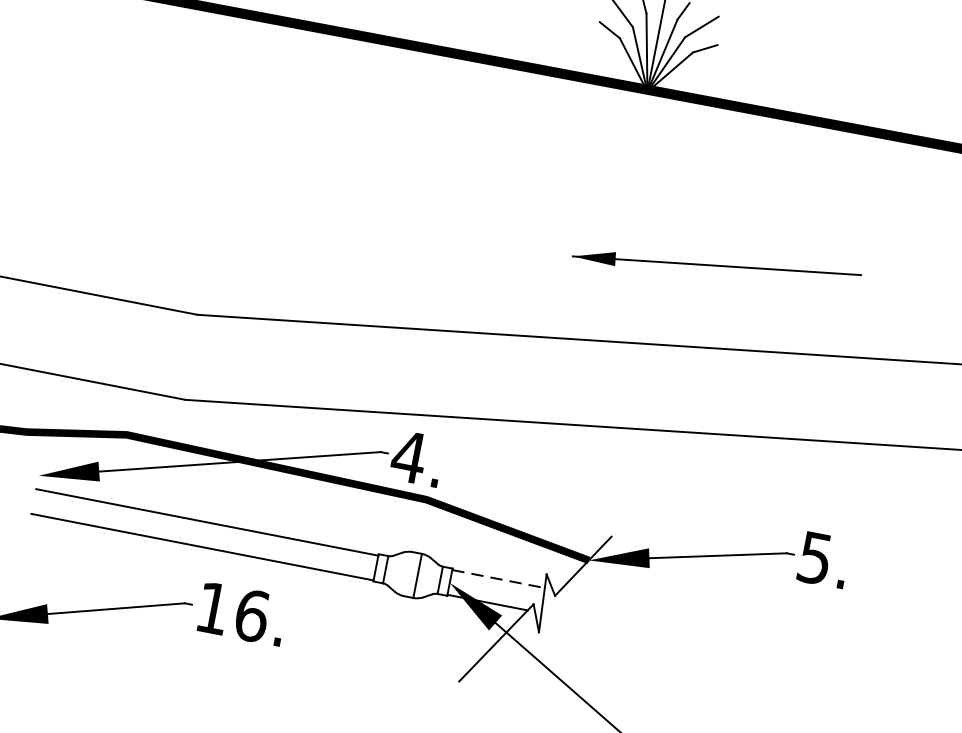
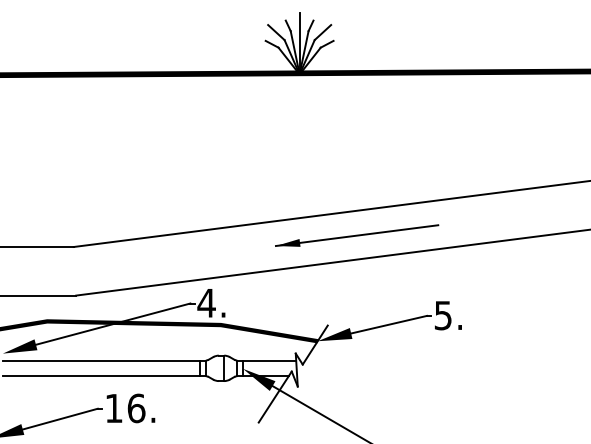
part: (717, 265) -> (357, 235), moved
line: (498, 579) -> (269, 361), dashed -> solid

